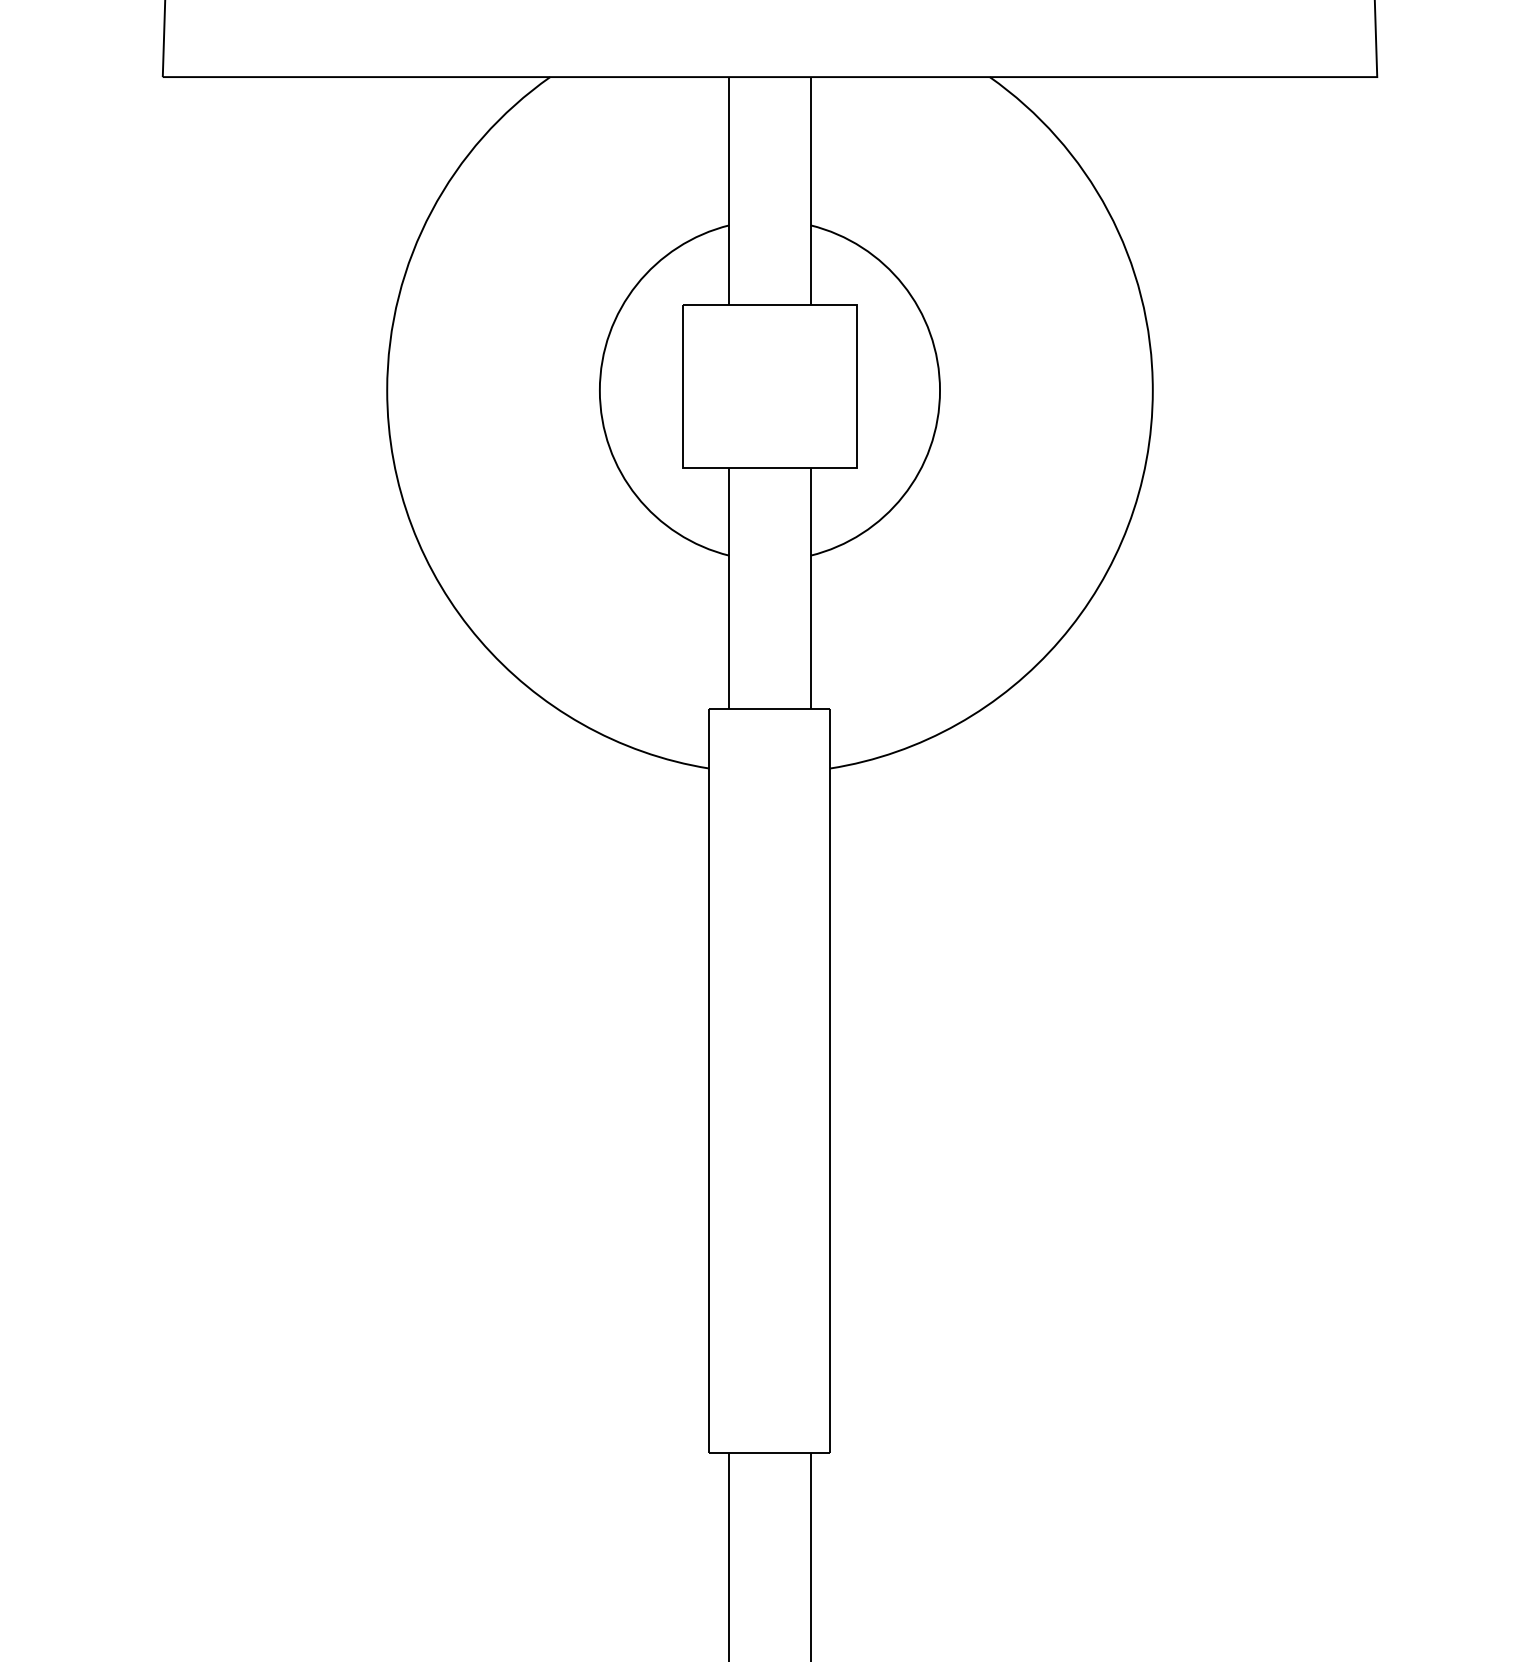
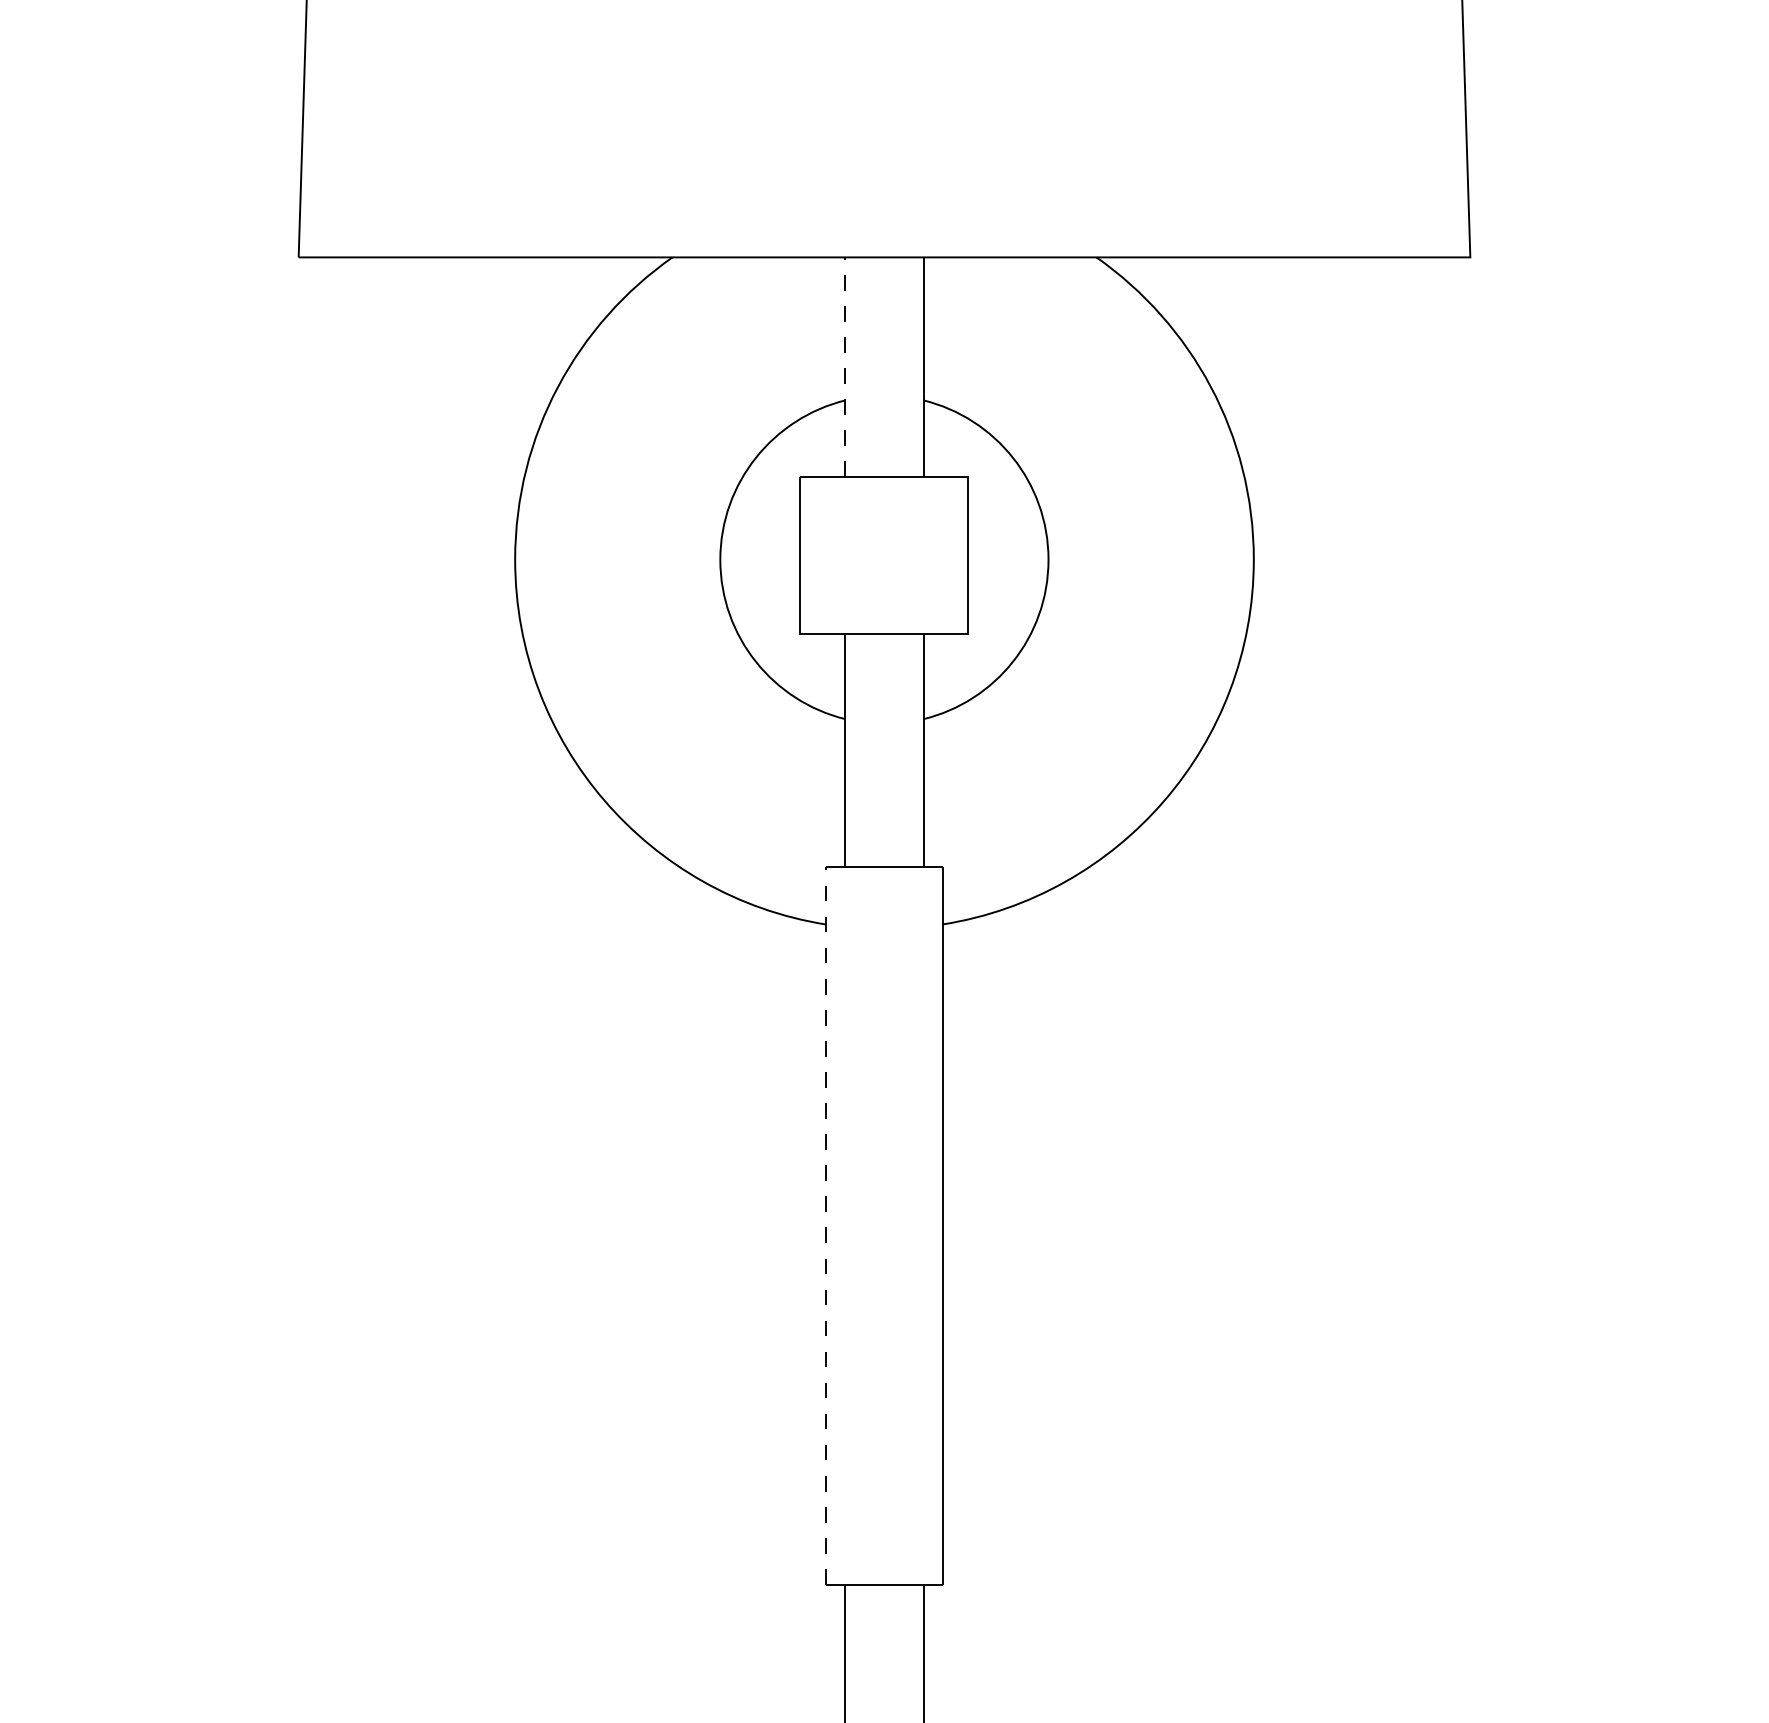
line: (729, 191) -> (845, 367), solid -> dashed
line: (708, 1080) -> (825, 1225), solid -> dashed

